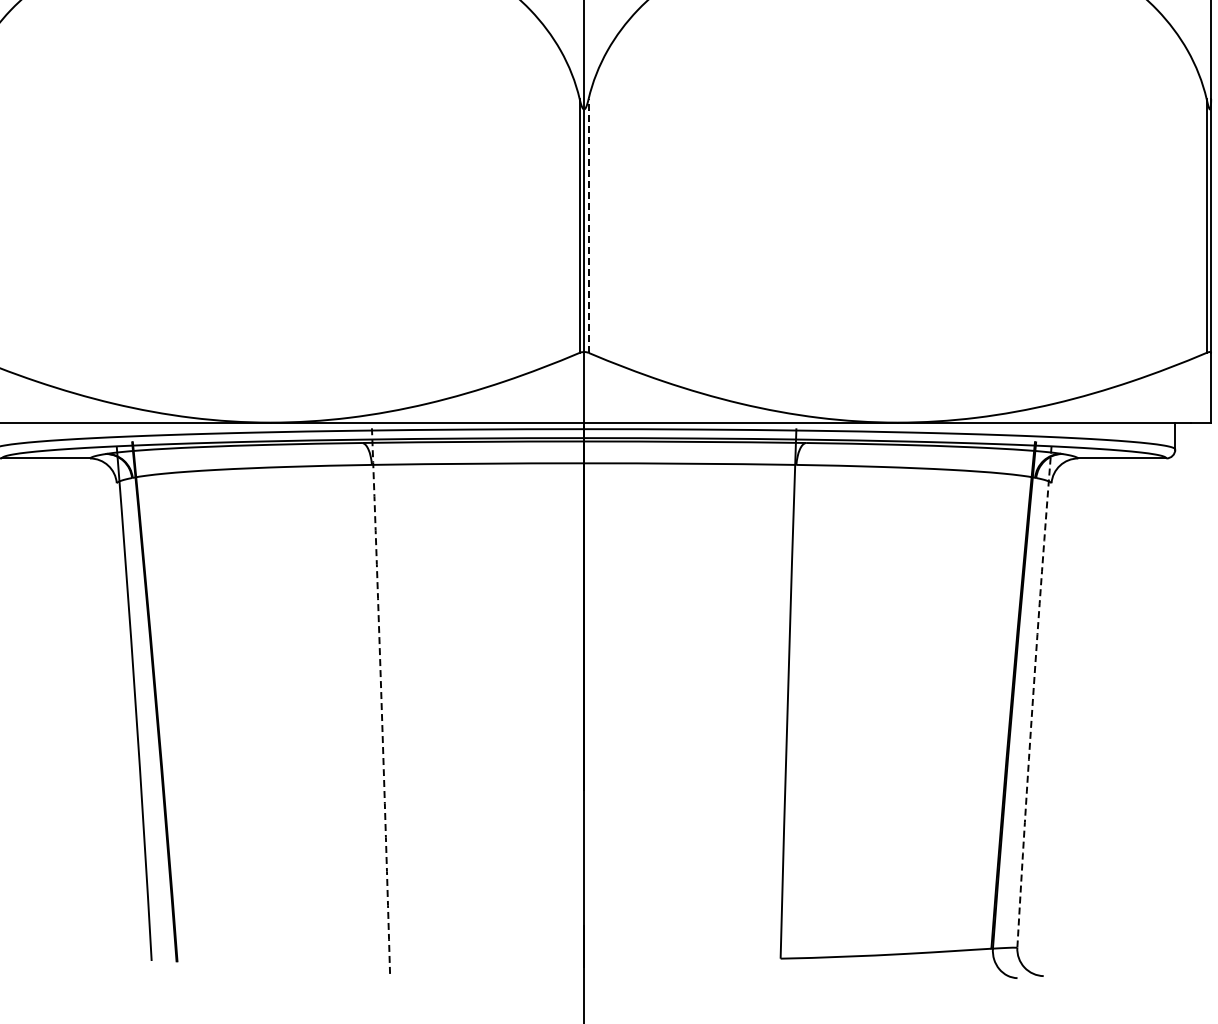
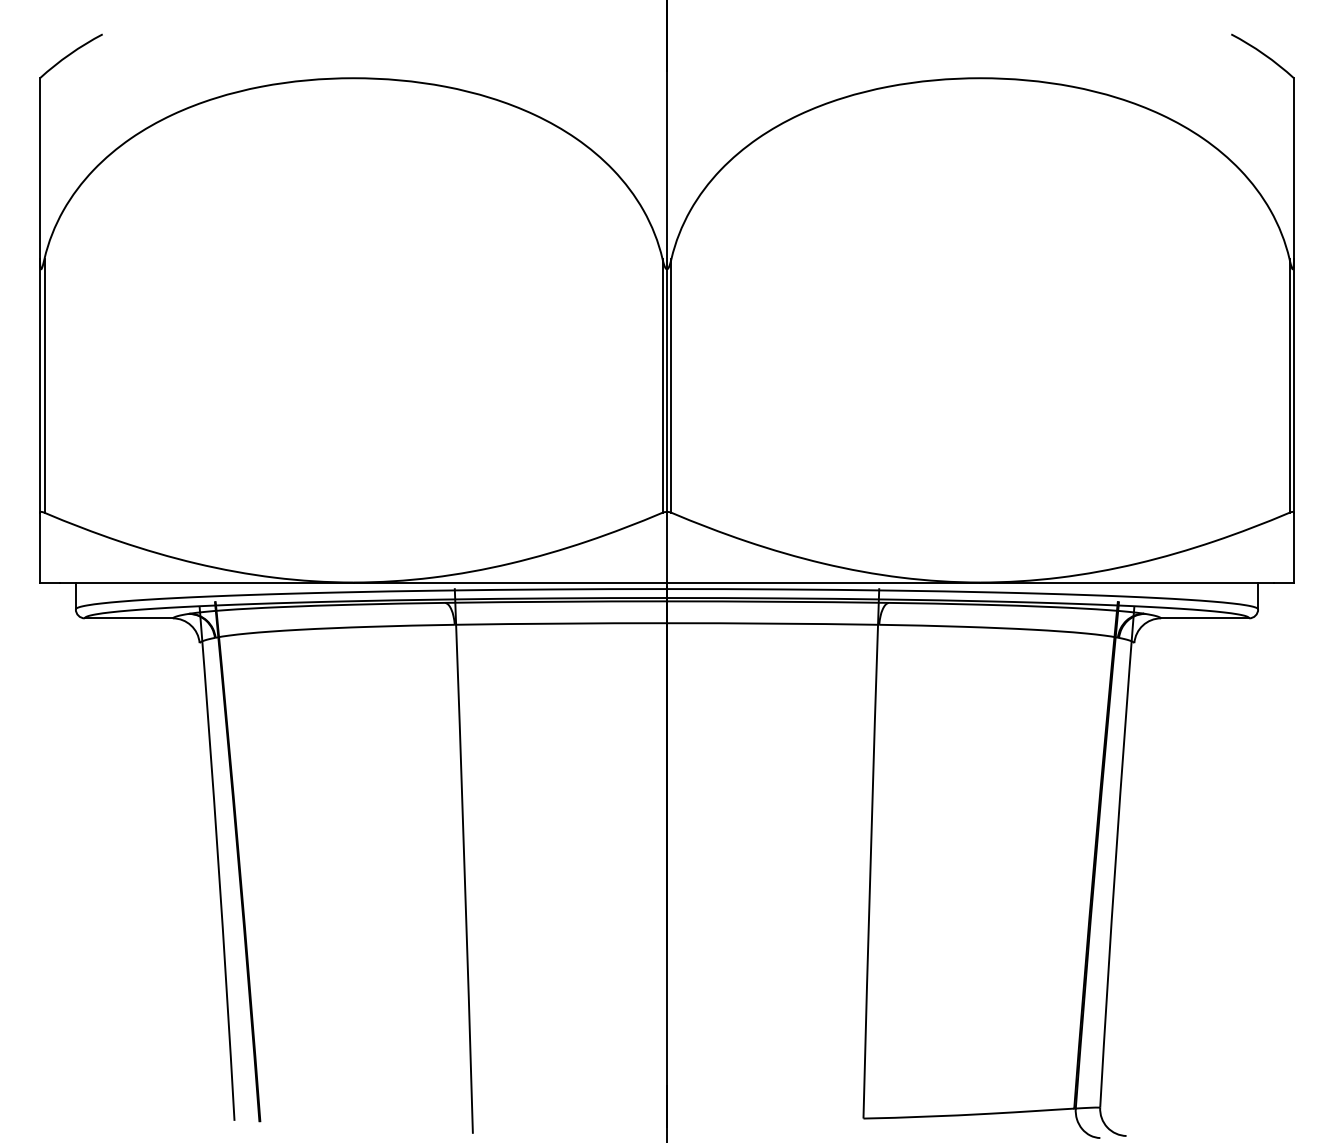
line: (588, 225) -> (671, 385), dashed -> solid
arc: (1032, 696) -> (1115, 856), dashed -> solid
arc: (381, 700) -> (464, 860), dashed -> solid

